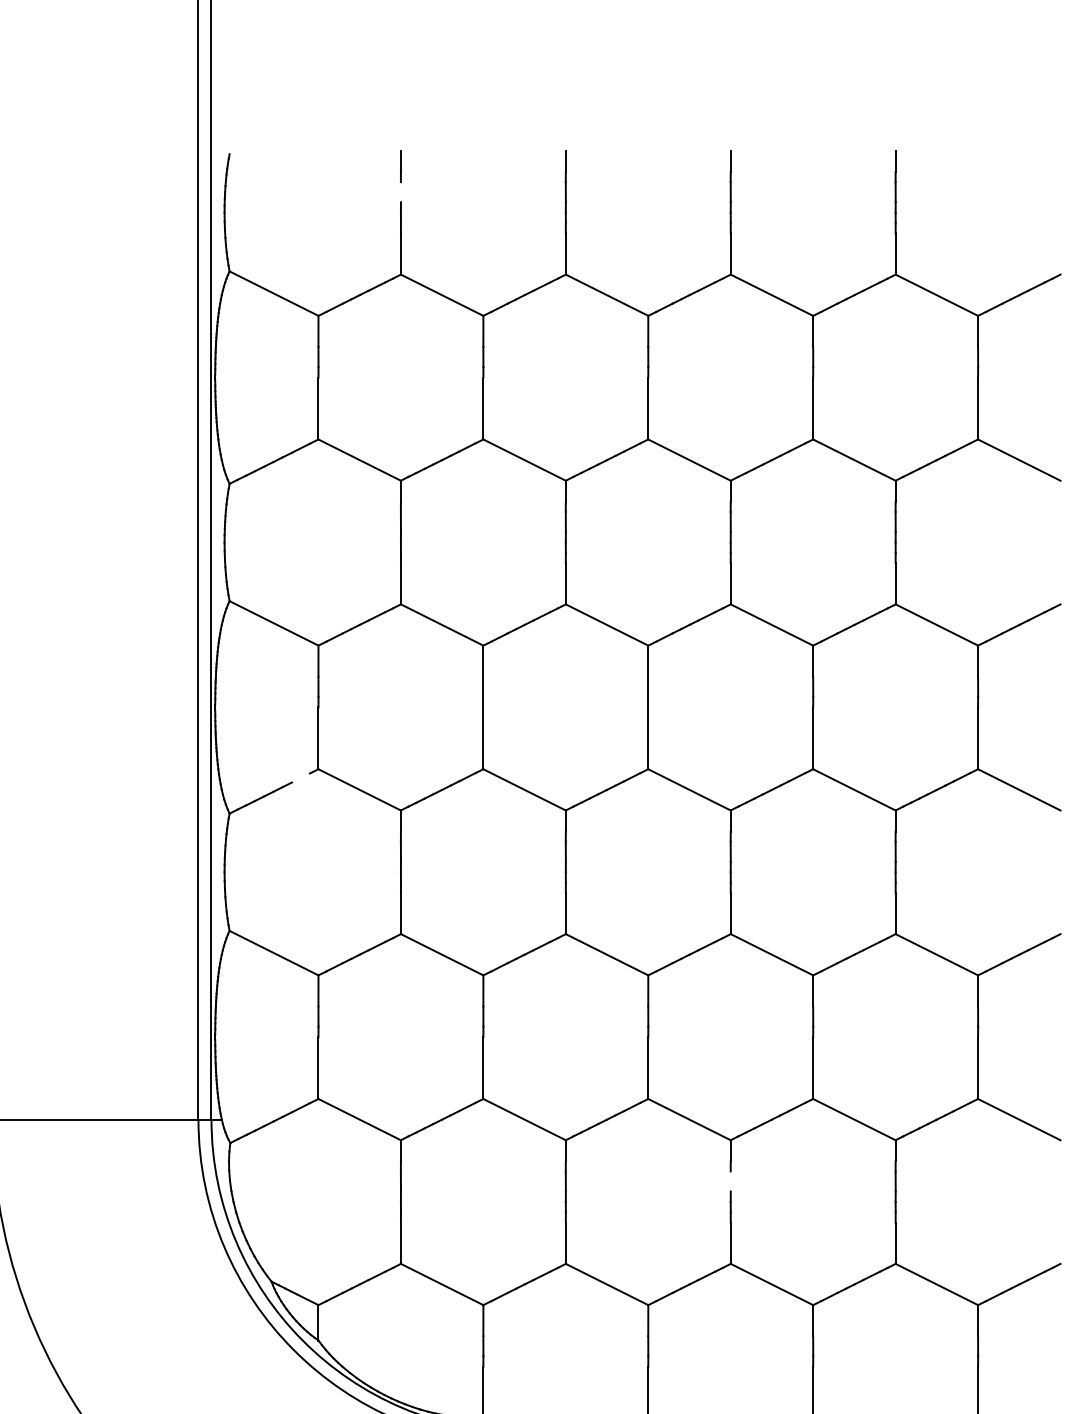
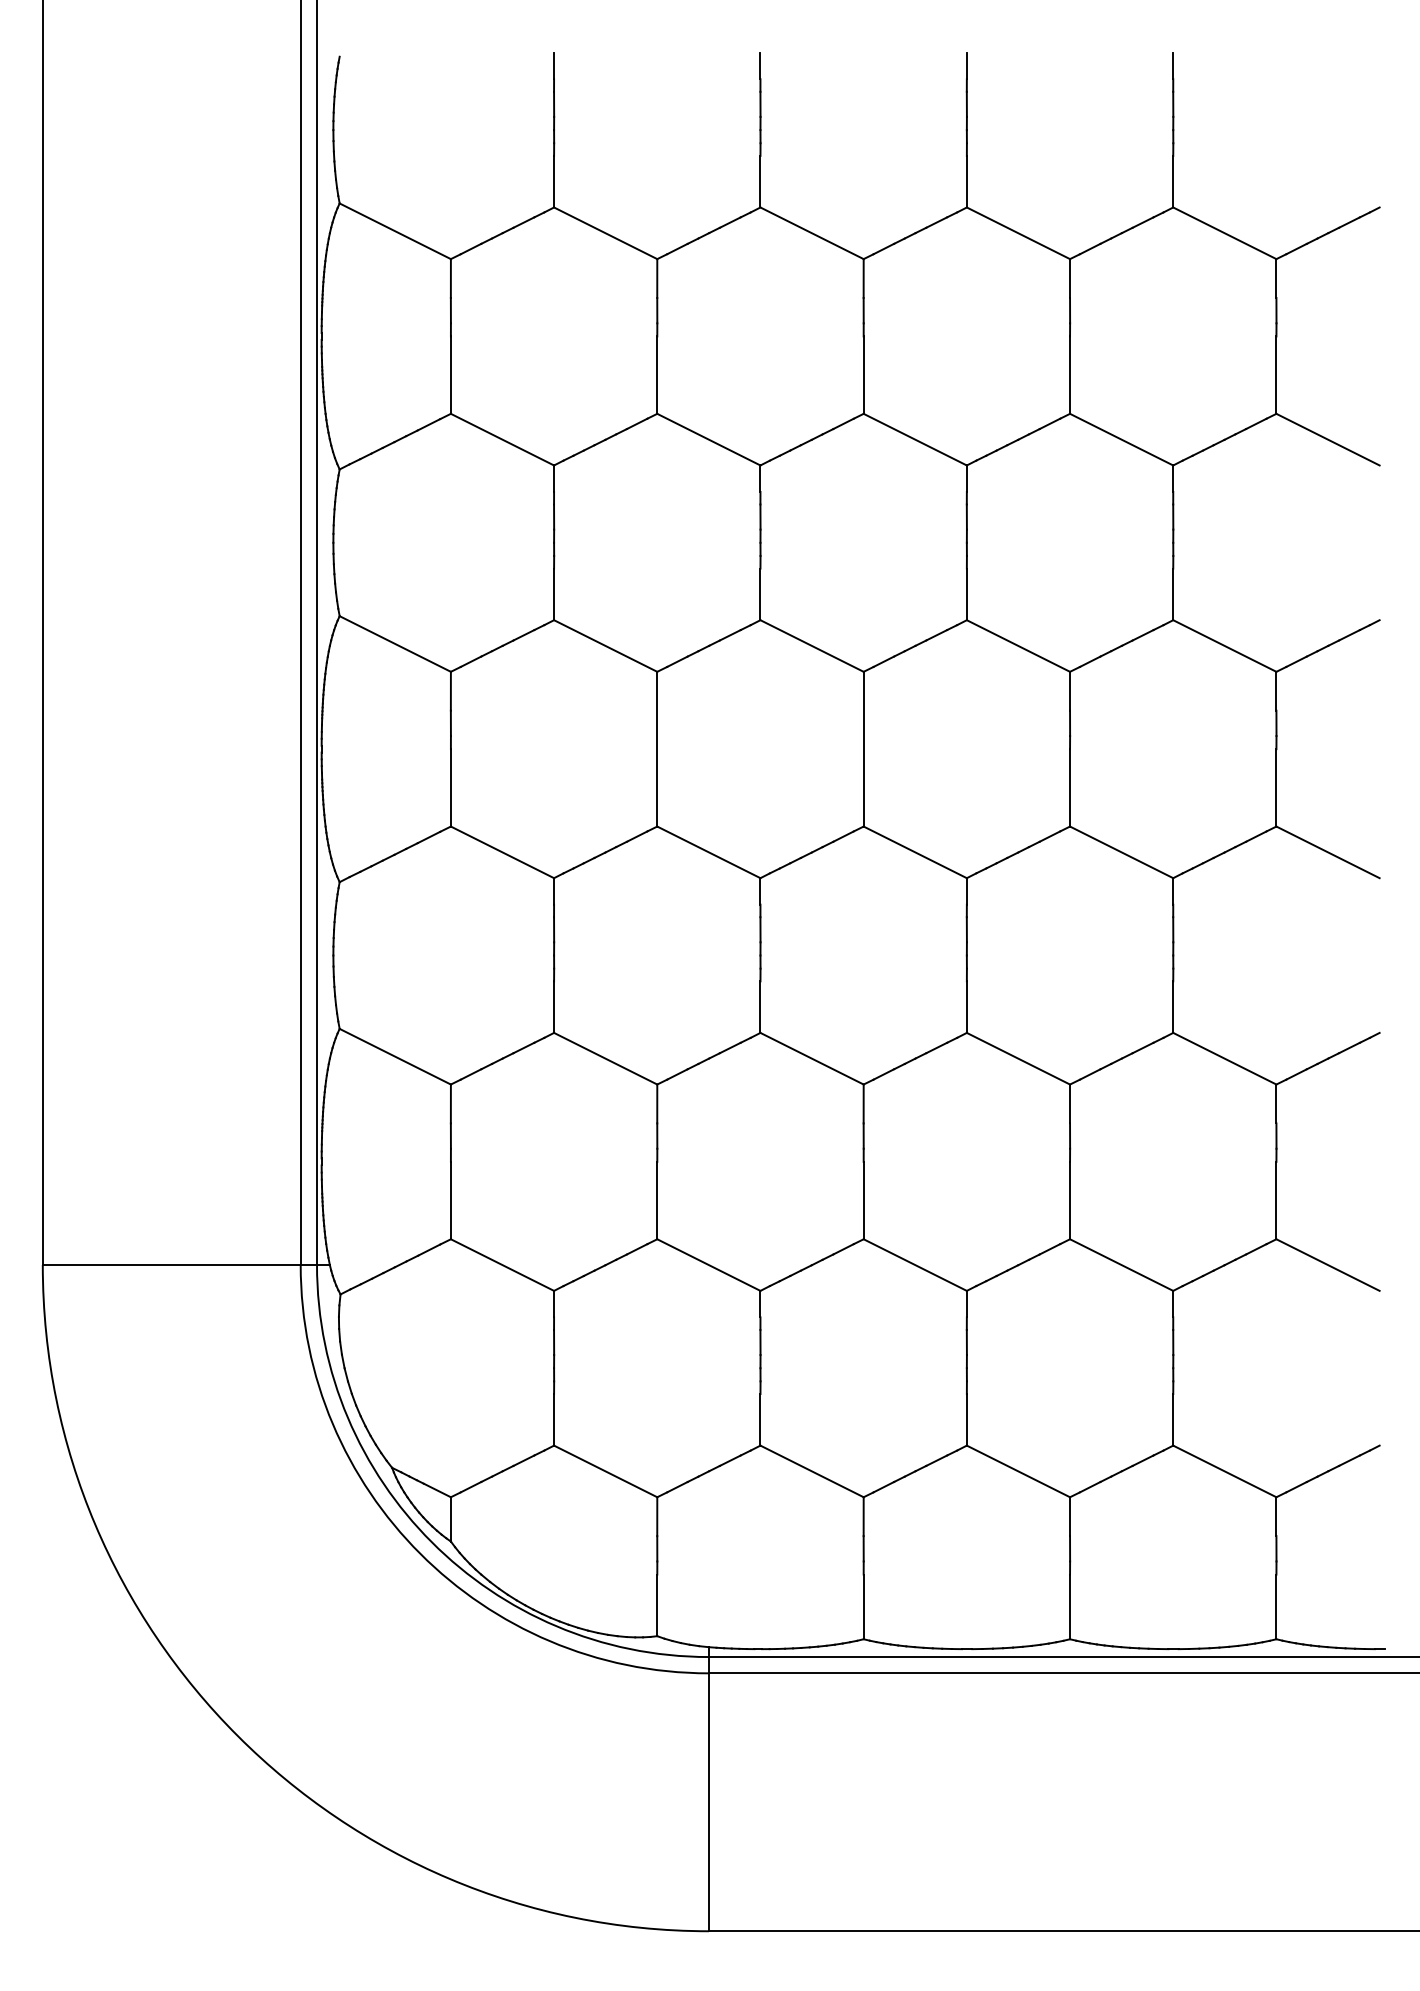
line: (401, 191) -> (554, 103), added
line: (300, 777) -> (428, 837), added
line: (730, 1181) -> (966, 1342), added

